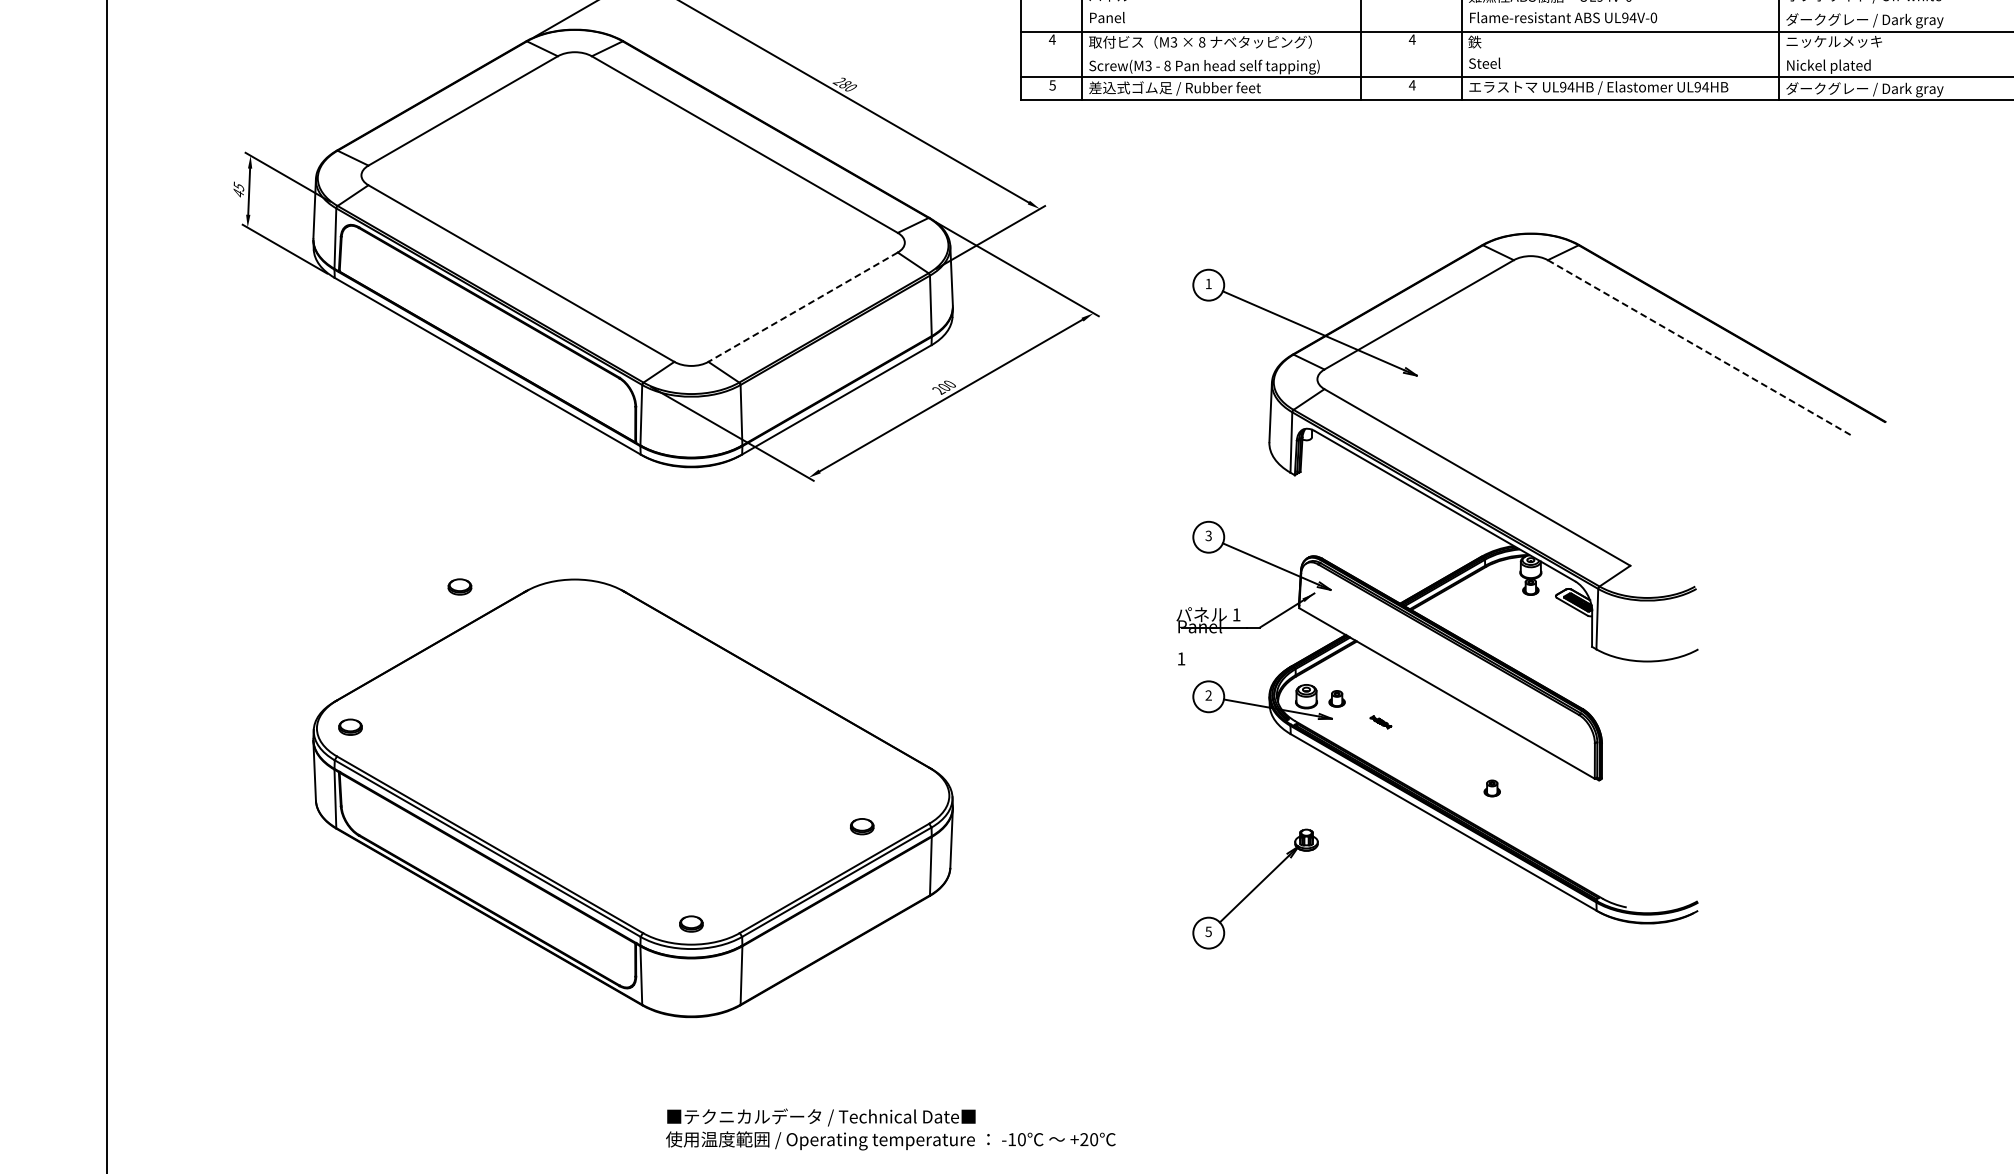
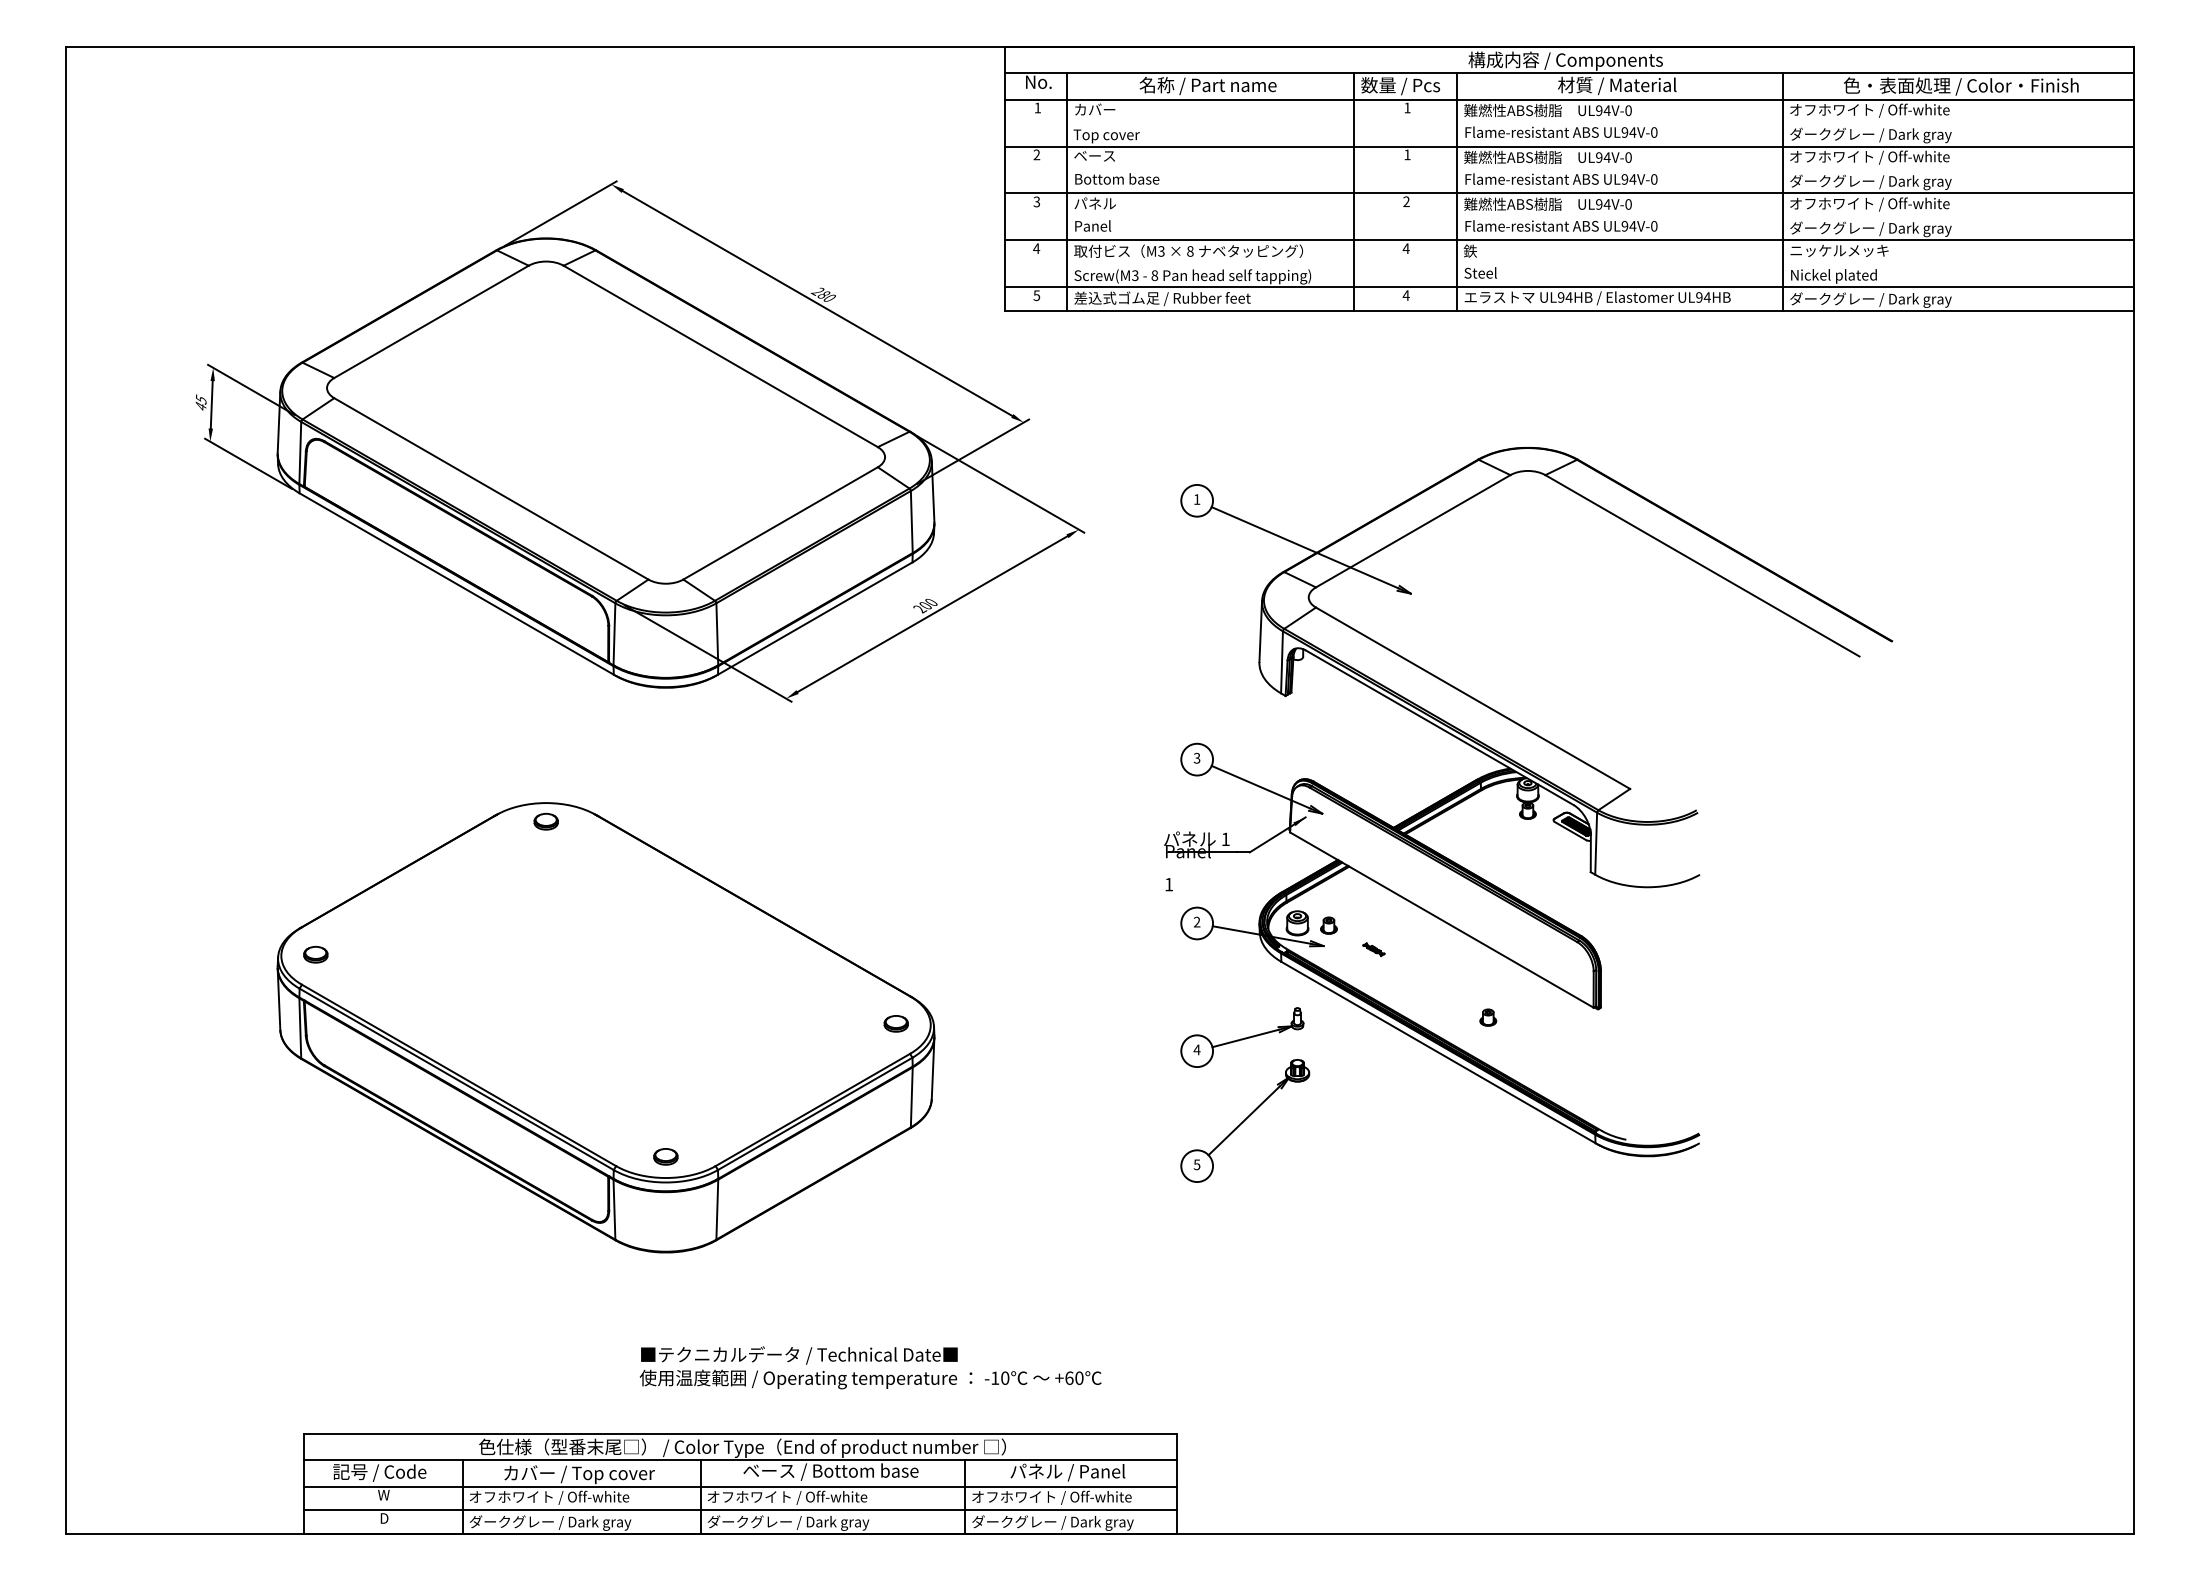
line: (803, 307) -> (780, 523), dashed -> solid
line: (1700, 349) -> (1702, 566), dashed -> solid
part: (459, 586) -> (545, 821), moved
part: (1252, 807) -> (1242, 1037), added
part: (861, 826) -> (895, 1023), moved
text: (1084, 1138) -> (1069, 1377), +20 -> +60

